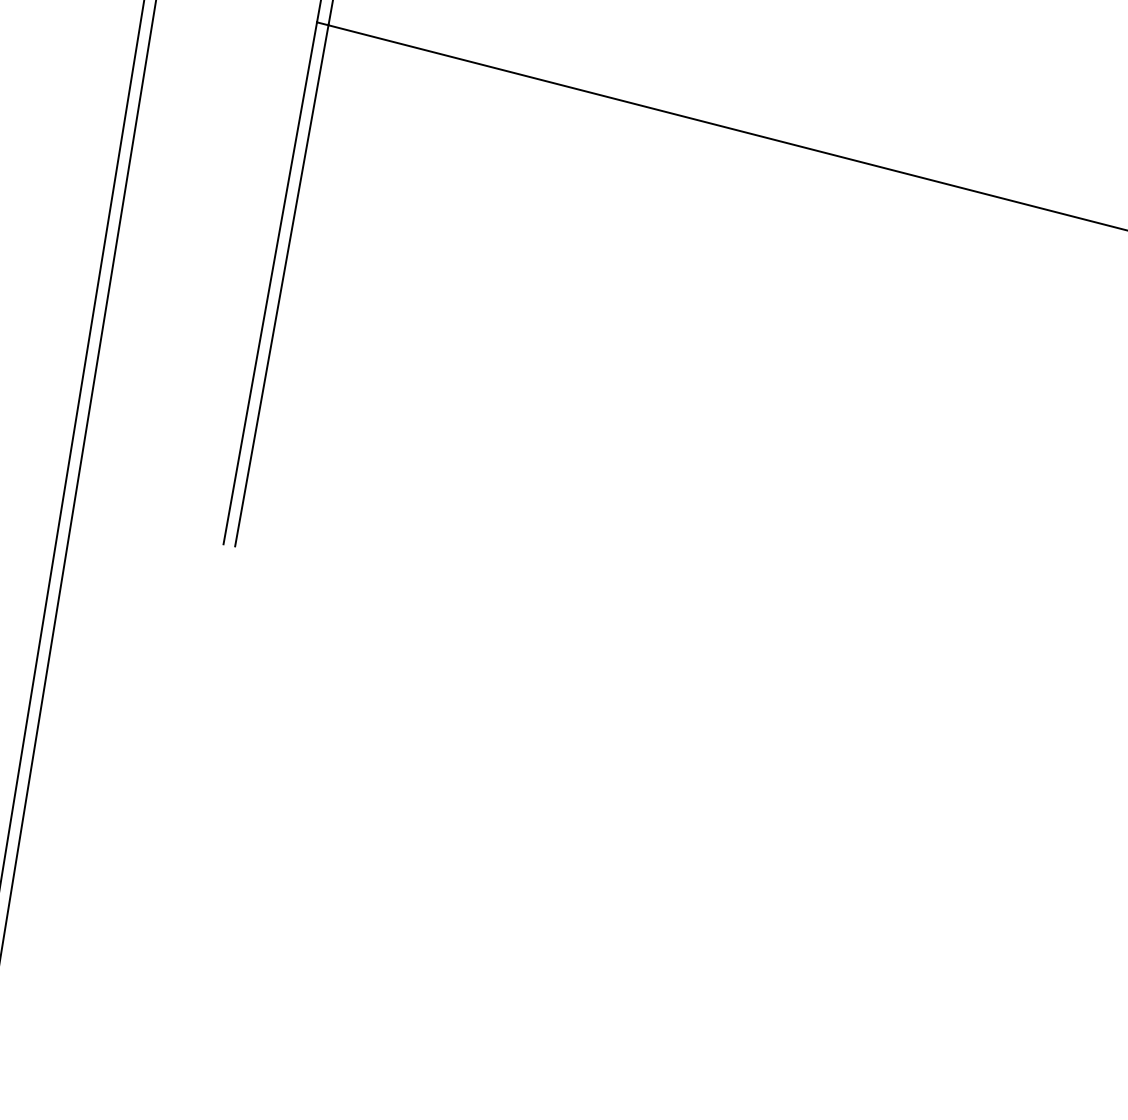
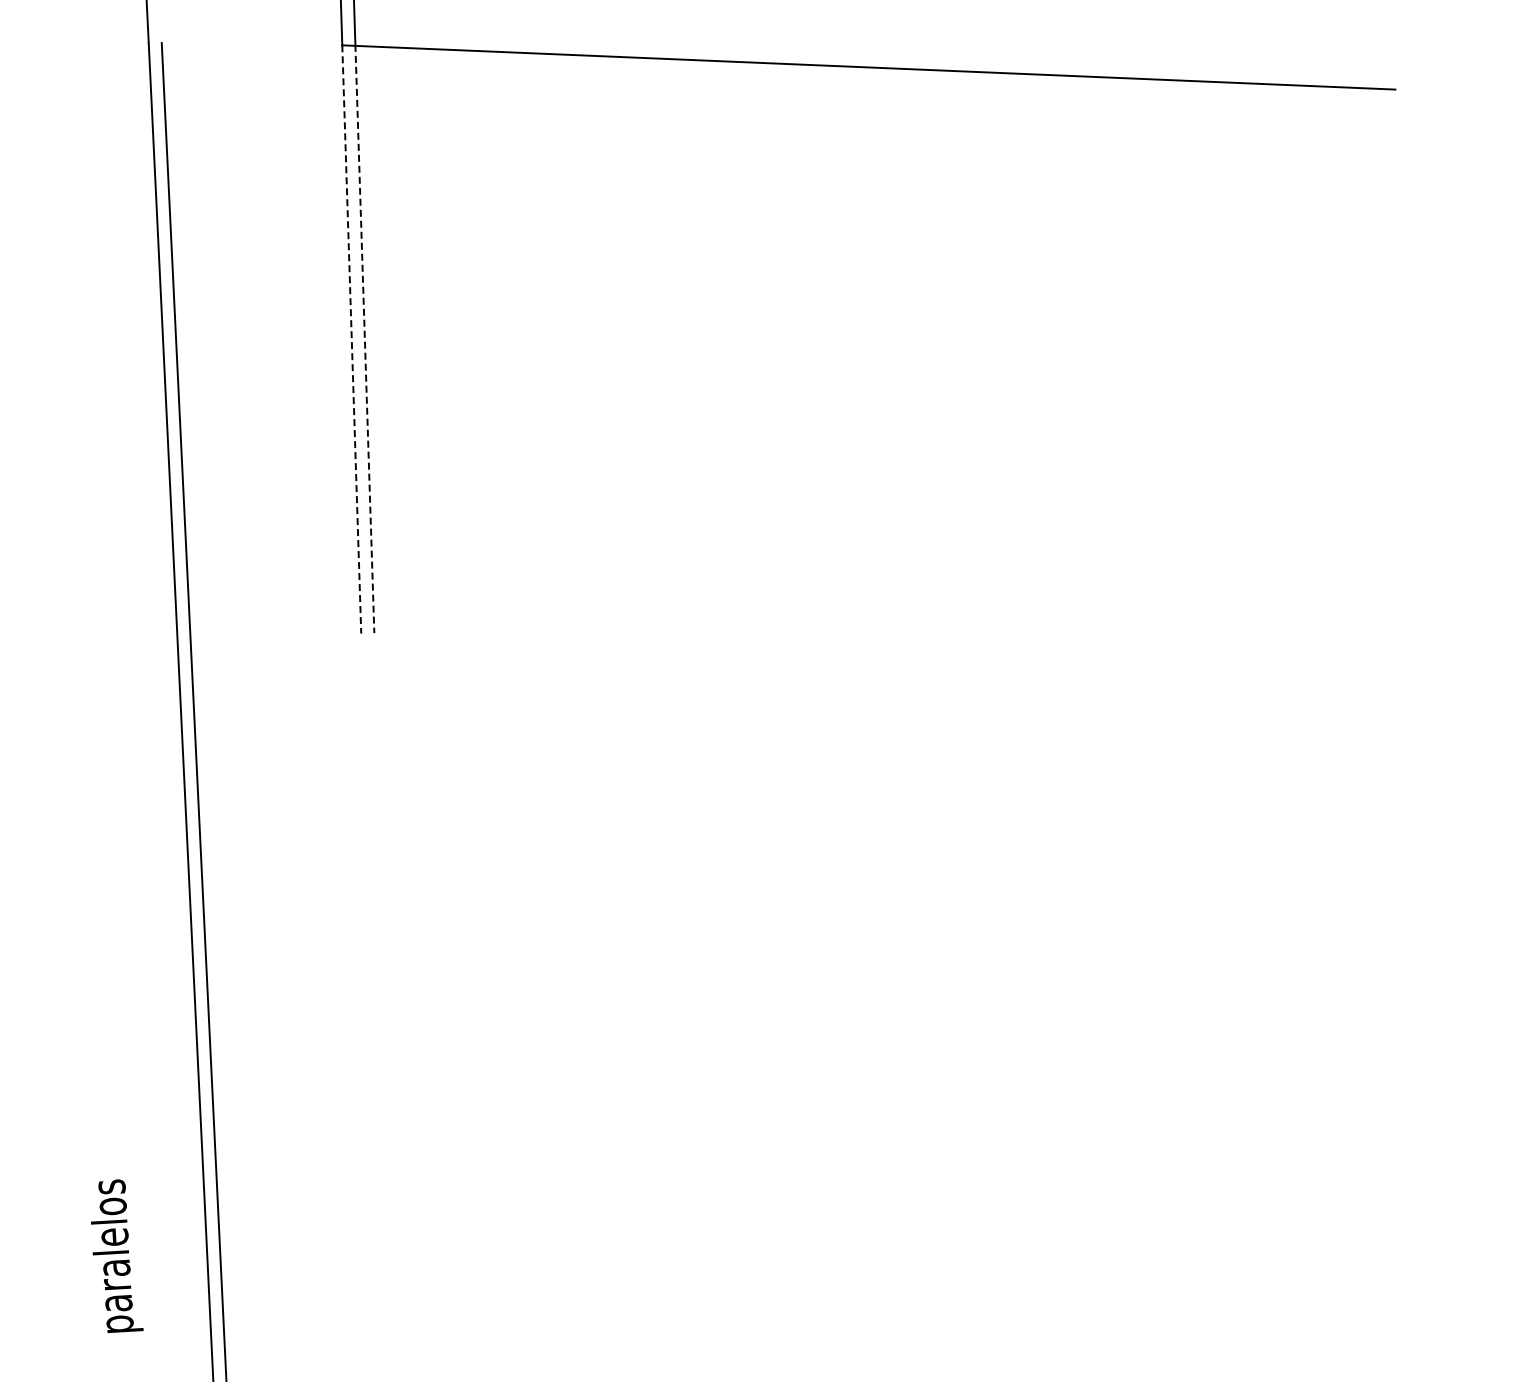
line: (270, 283) -> (351, 339), solid -> dashed
line: (281, 285) -> (364, 339), solid -> dashed

